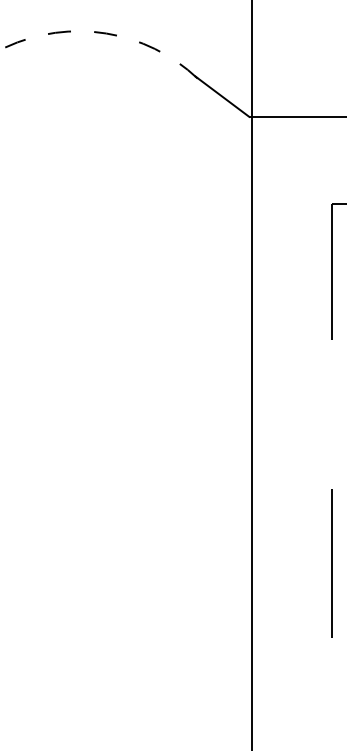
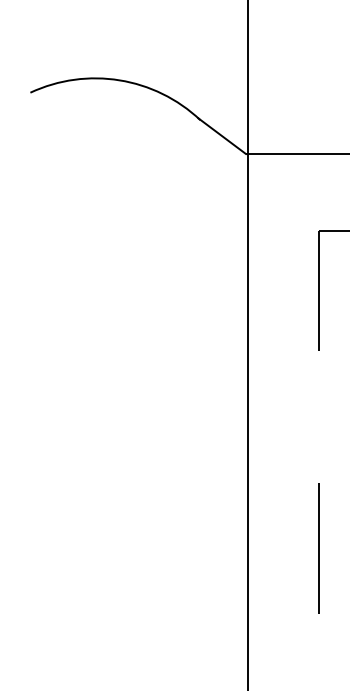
arc: (106, 33) -> (119, 80), dashed -> solid

